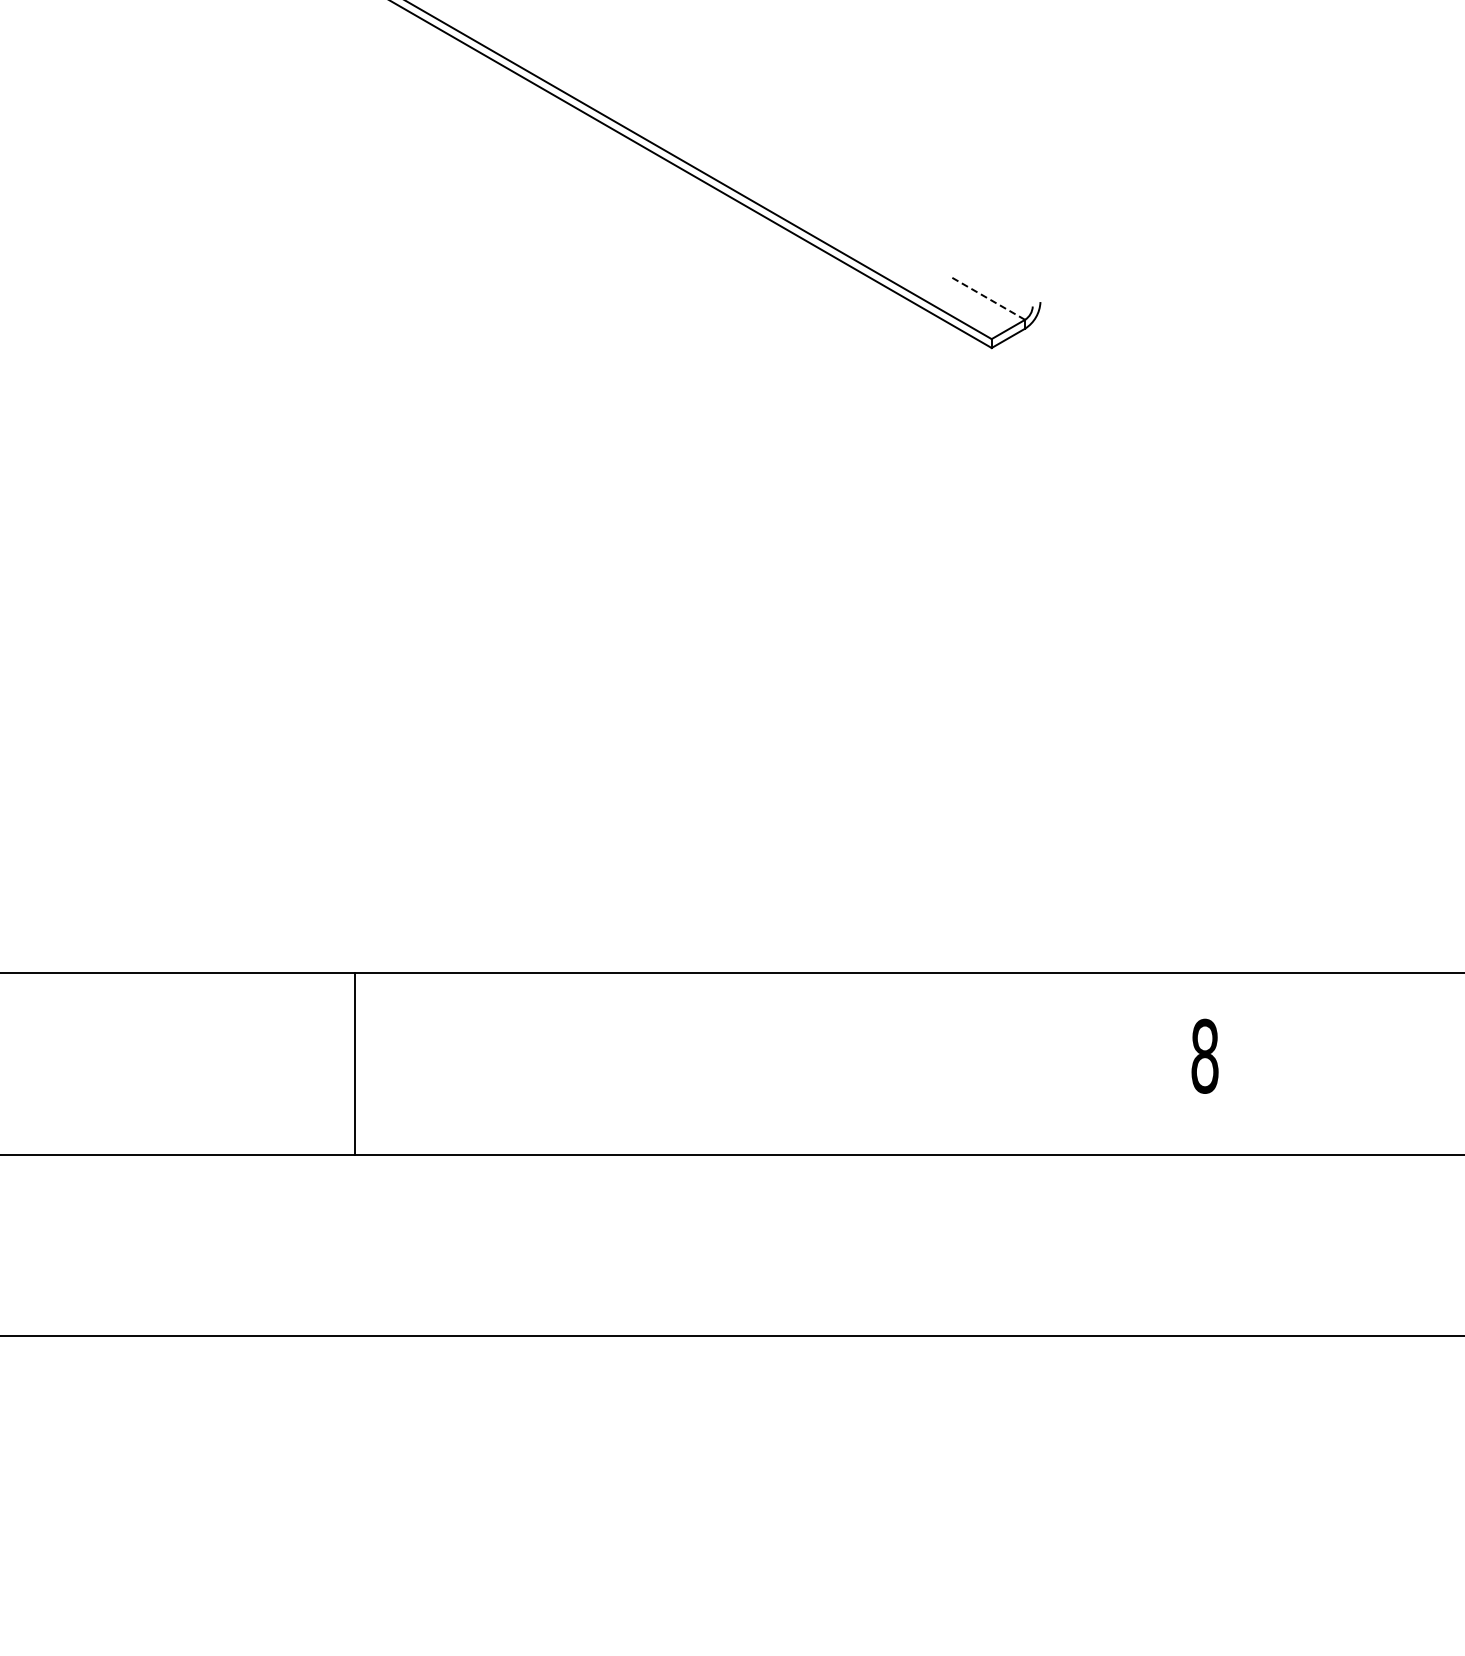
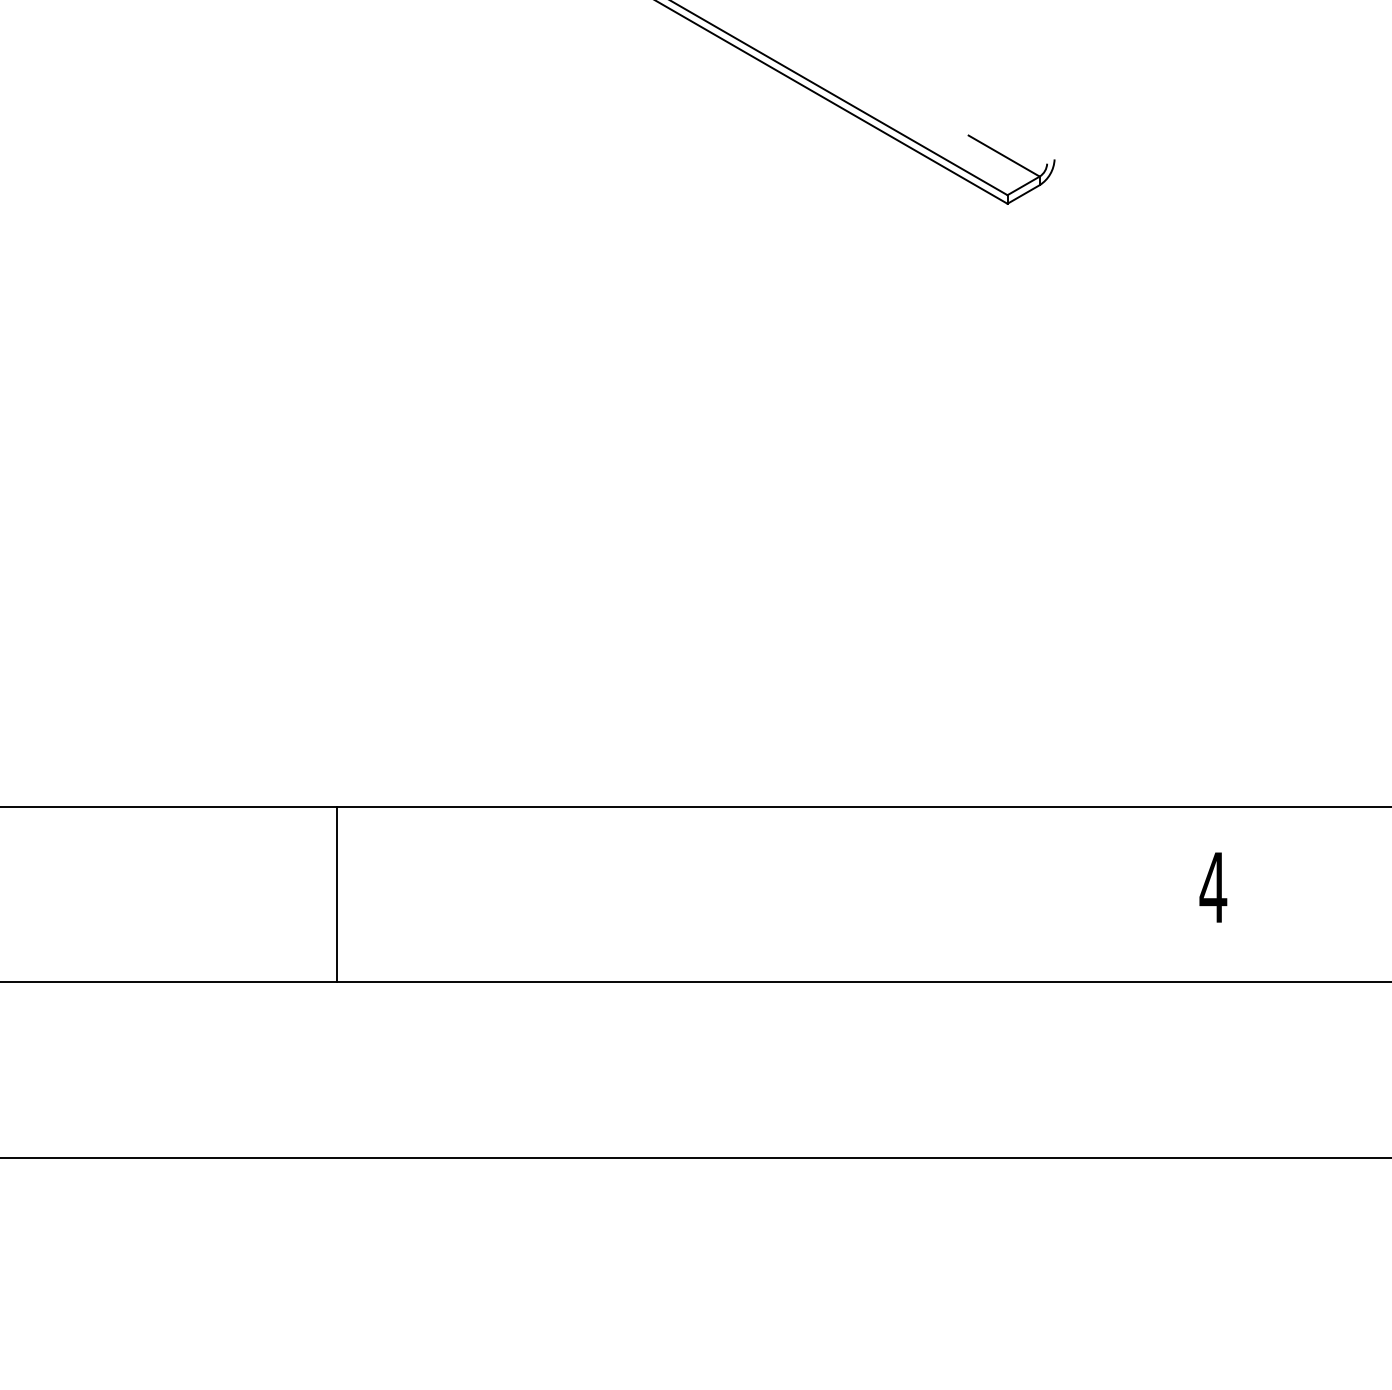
line: (988, 298) -> (1004, 155), dashed -> solid
text: (1204, 1055) -> (1212, 886), 8 -> 4
line: (354, 1063) -> (336, 894), moved

